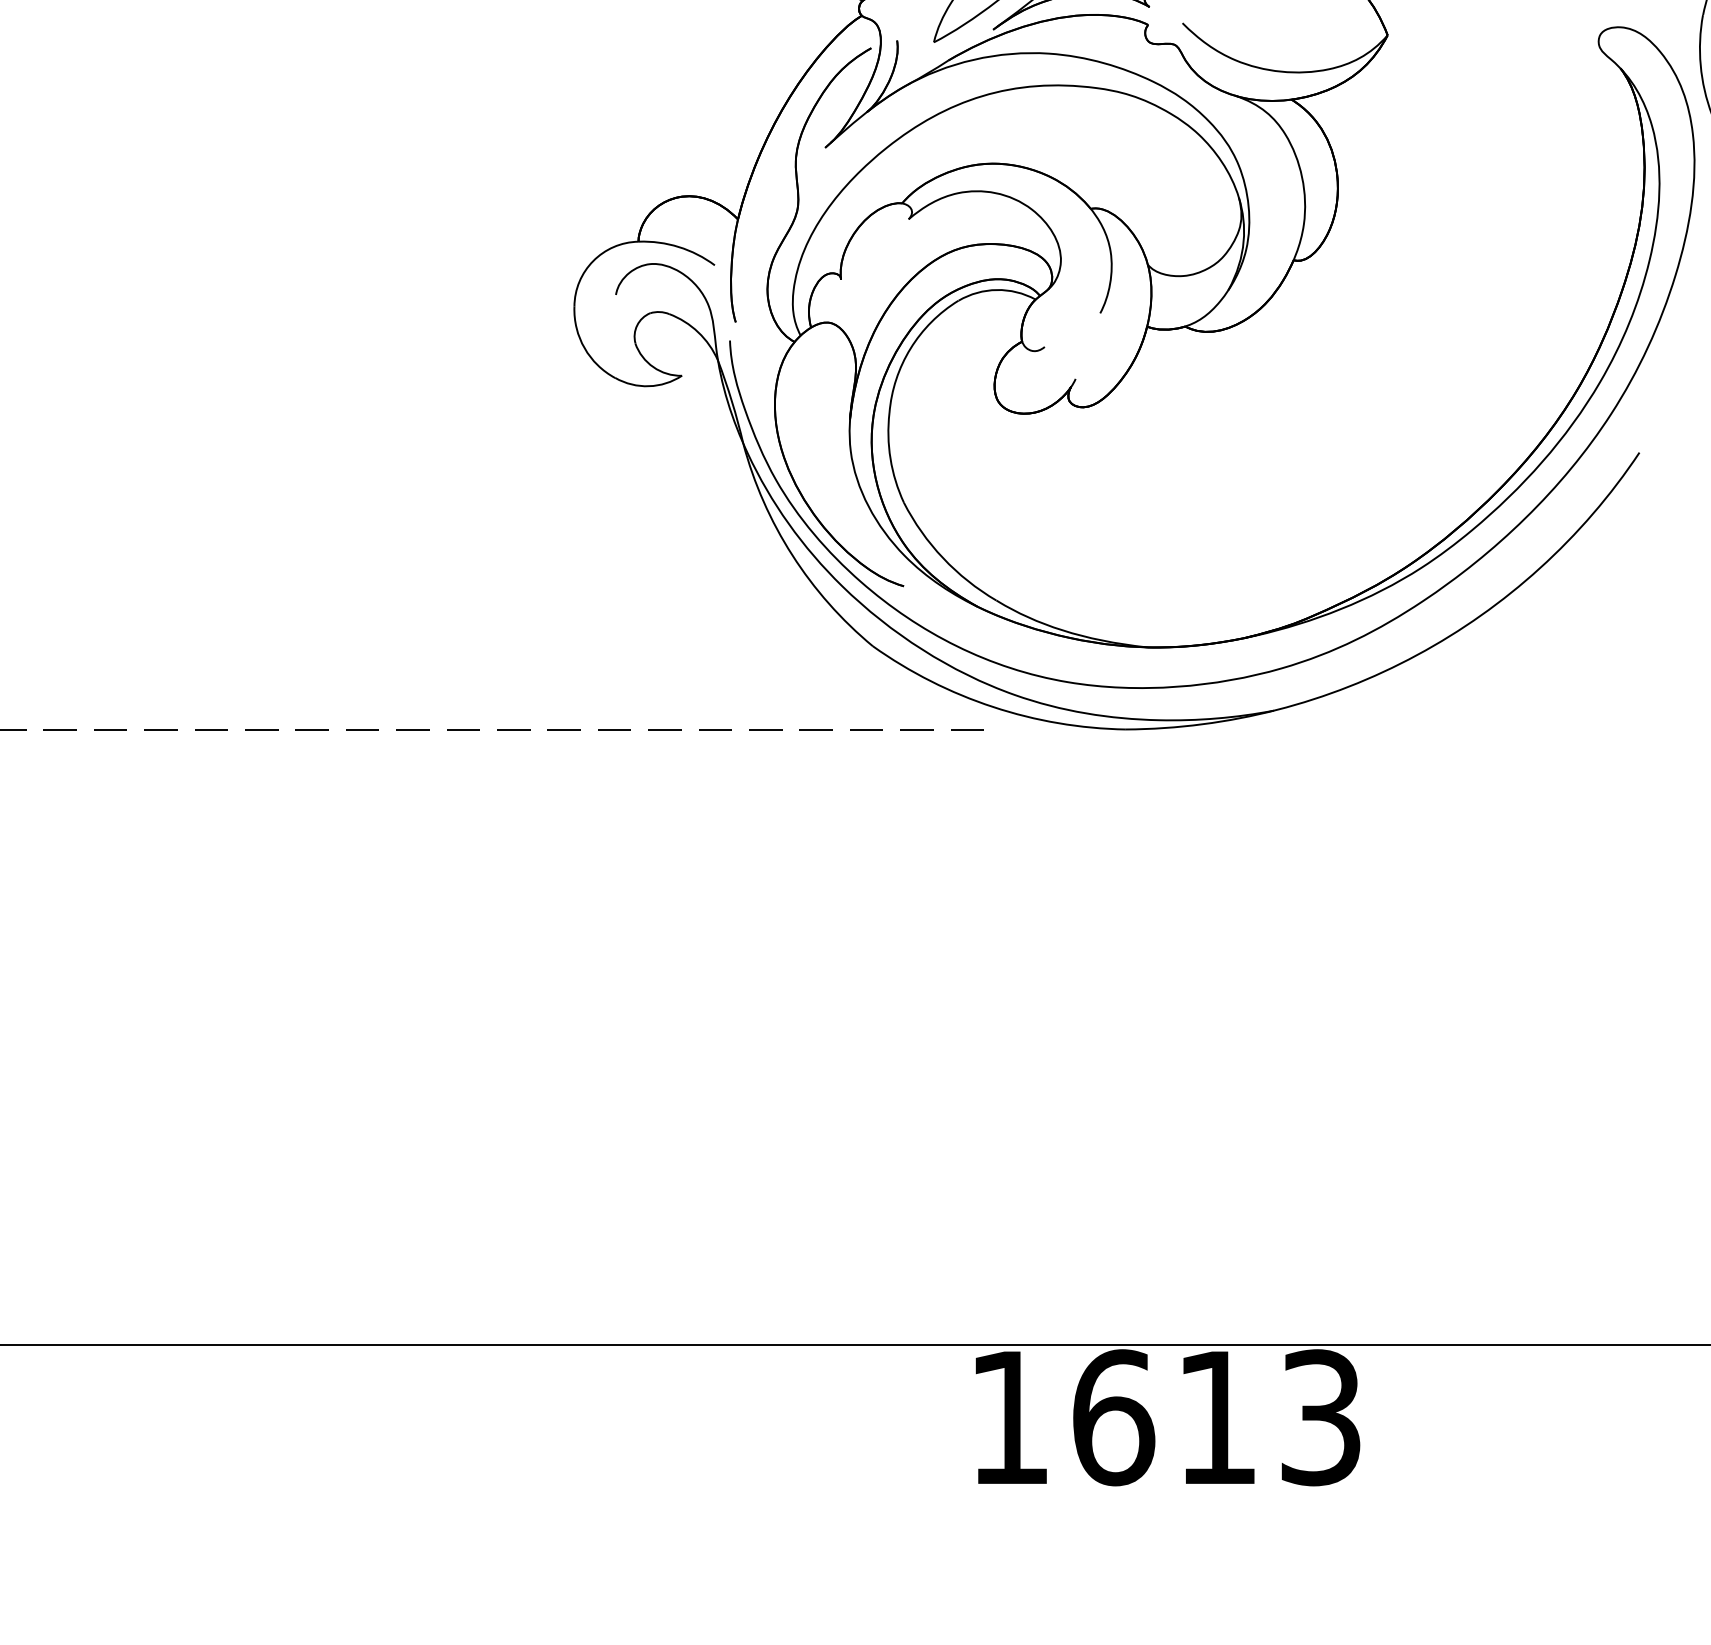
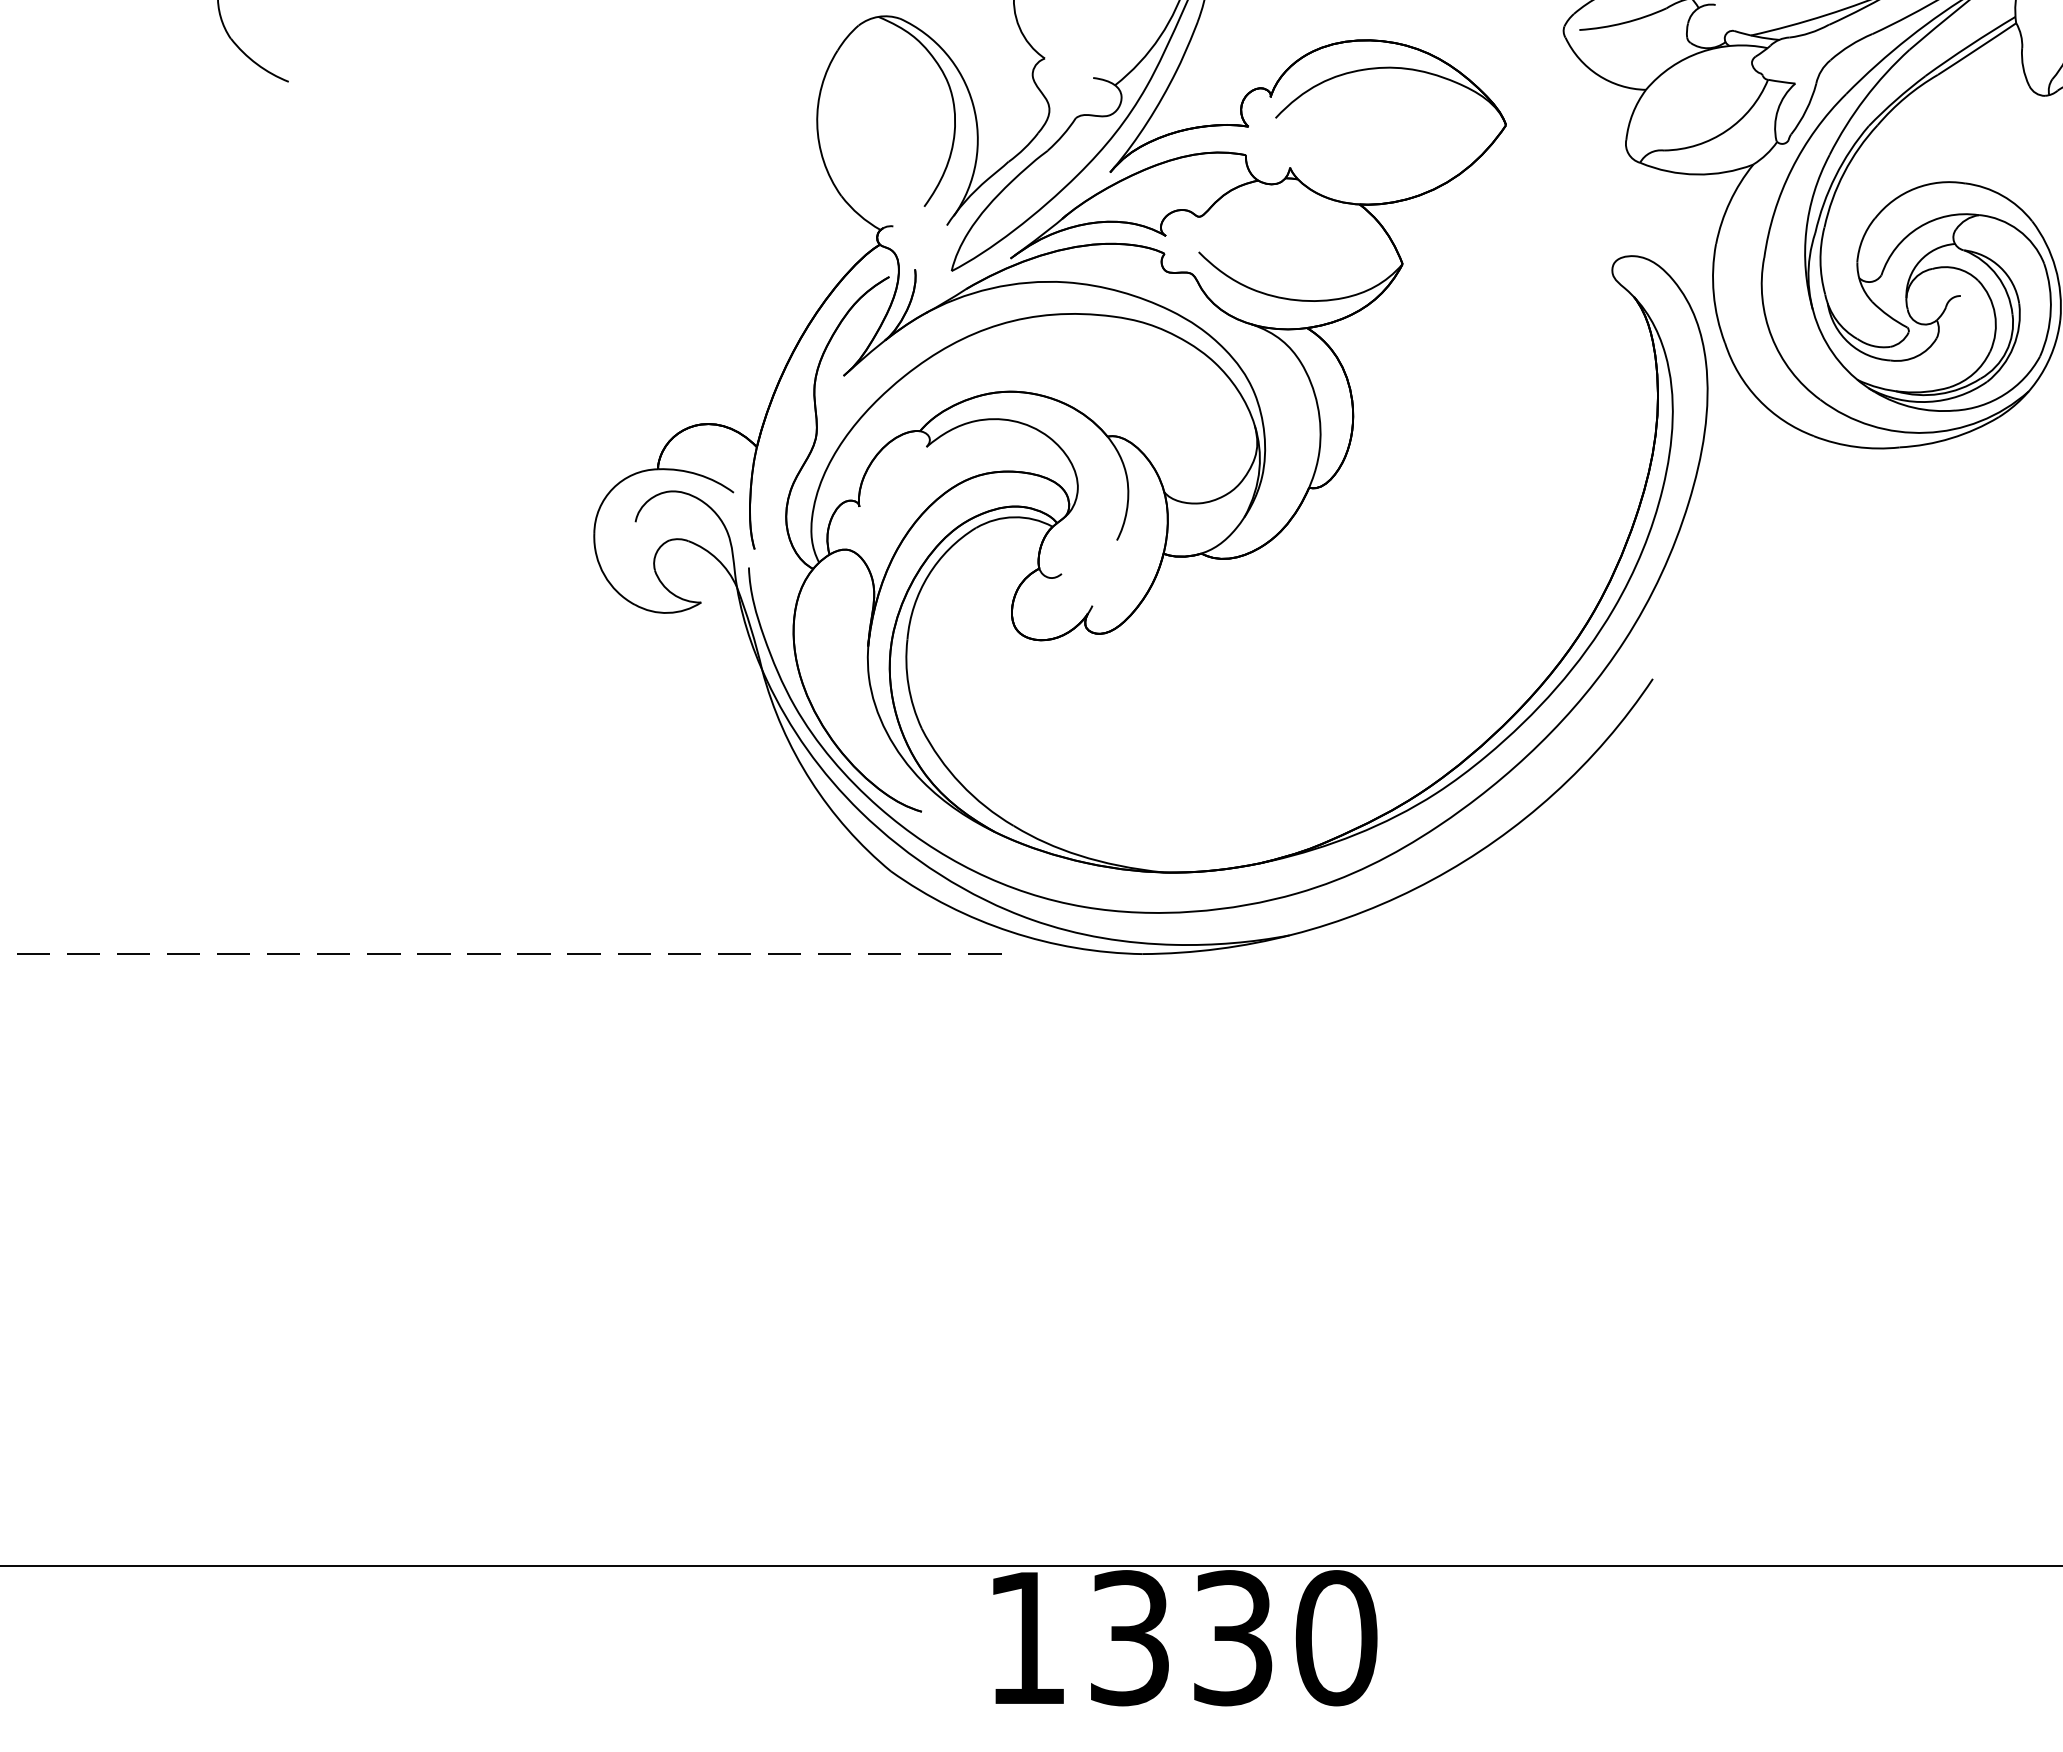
text: (1217, 1418) -> (1233, 1638), 1613 -> 1330

